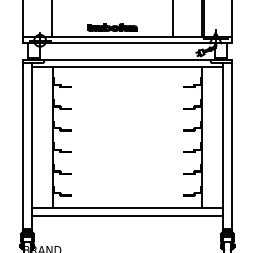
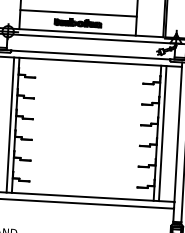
line: (112, 17) -> (78, 13), added
line: (47, 137) -> (10, 124), added
line: (207, 137) -> (163, 133), added

